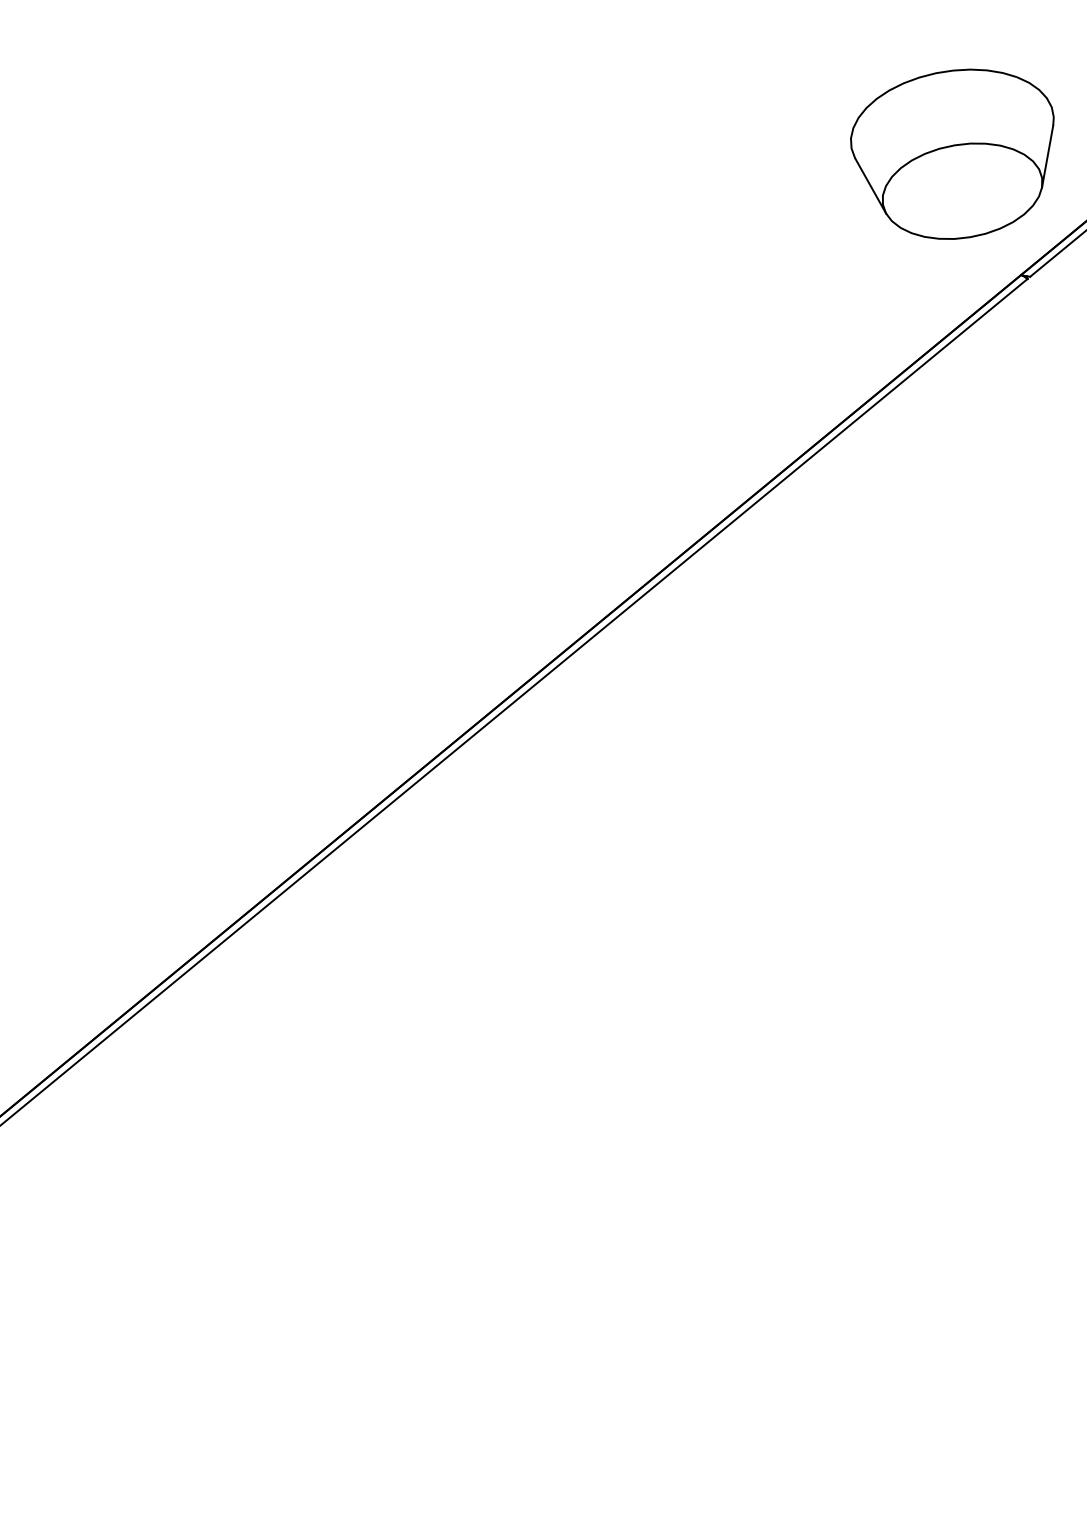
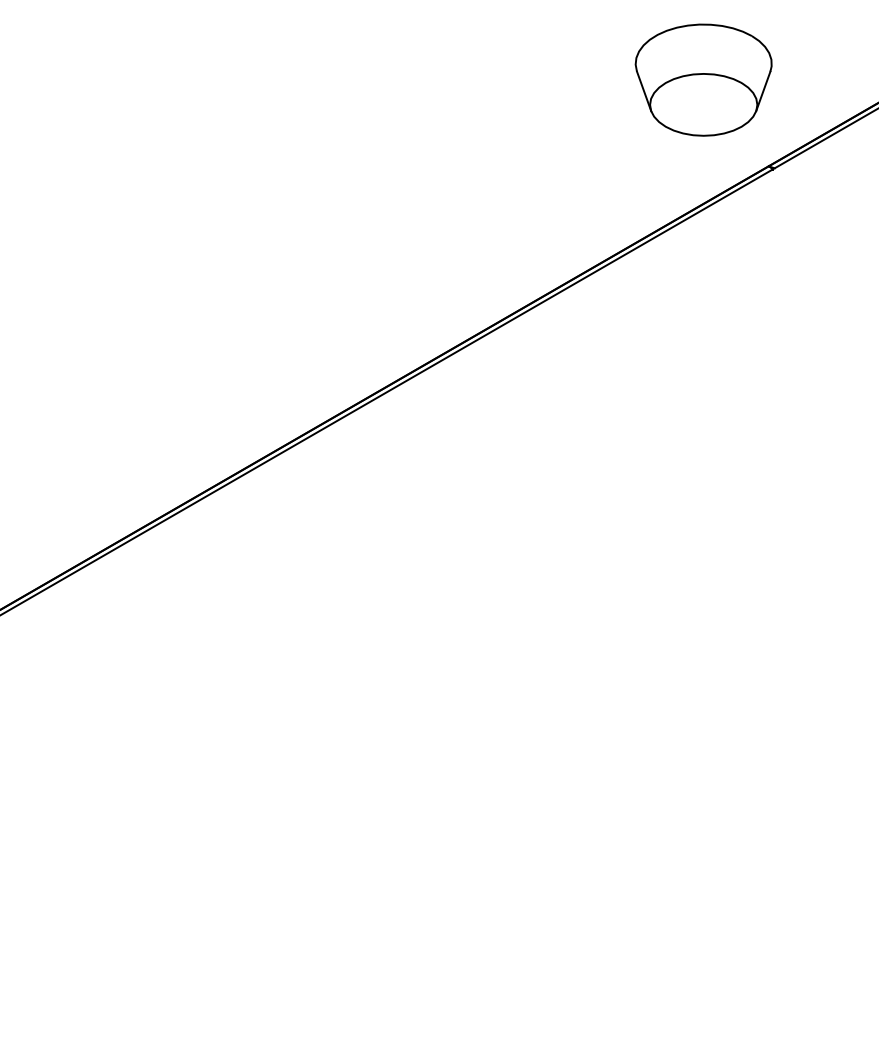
part: (955, 153) -> (703, 79), moved

